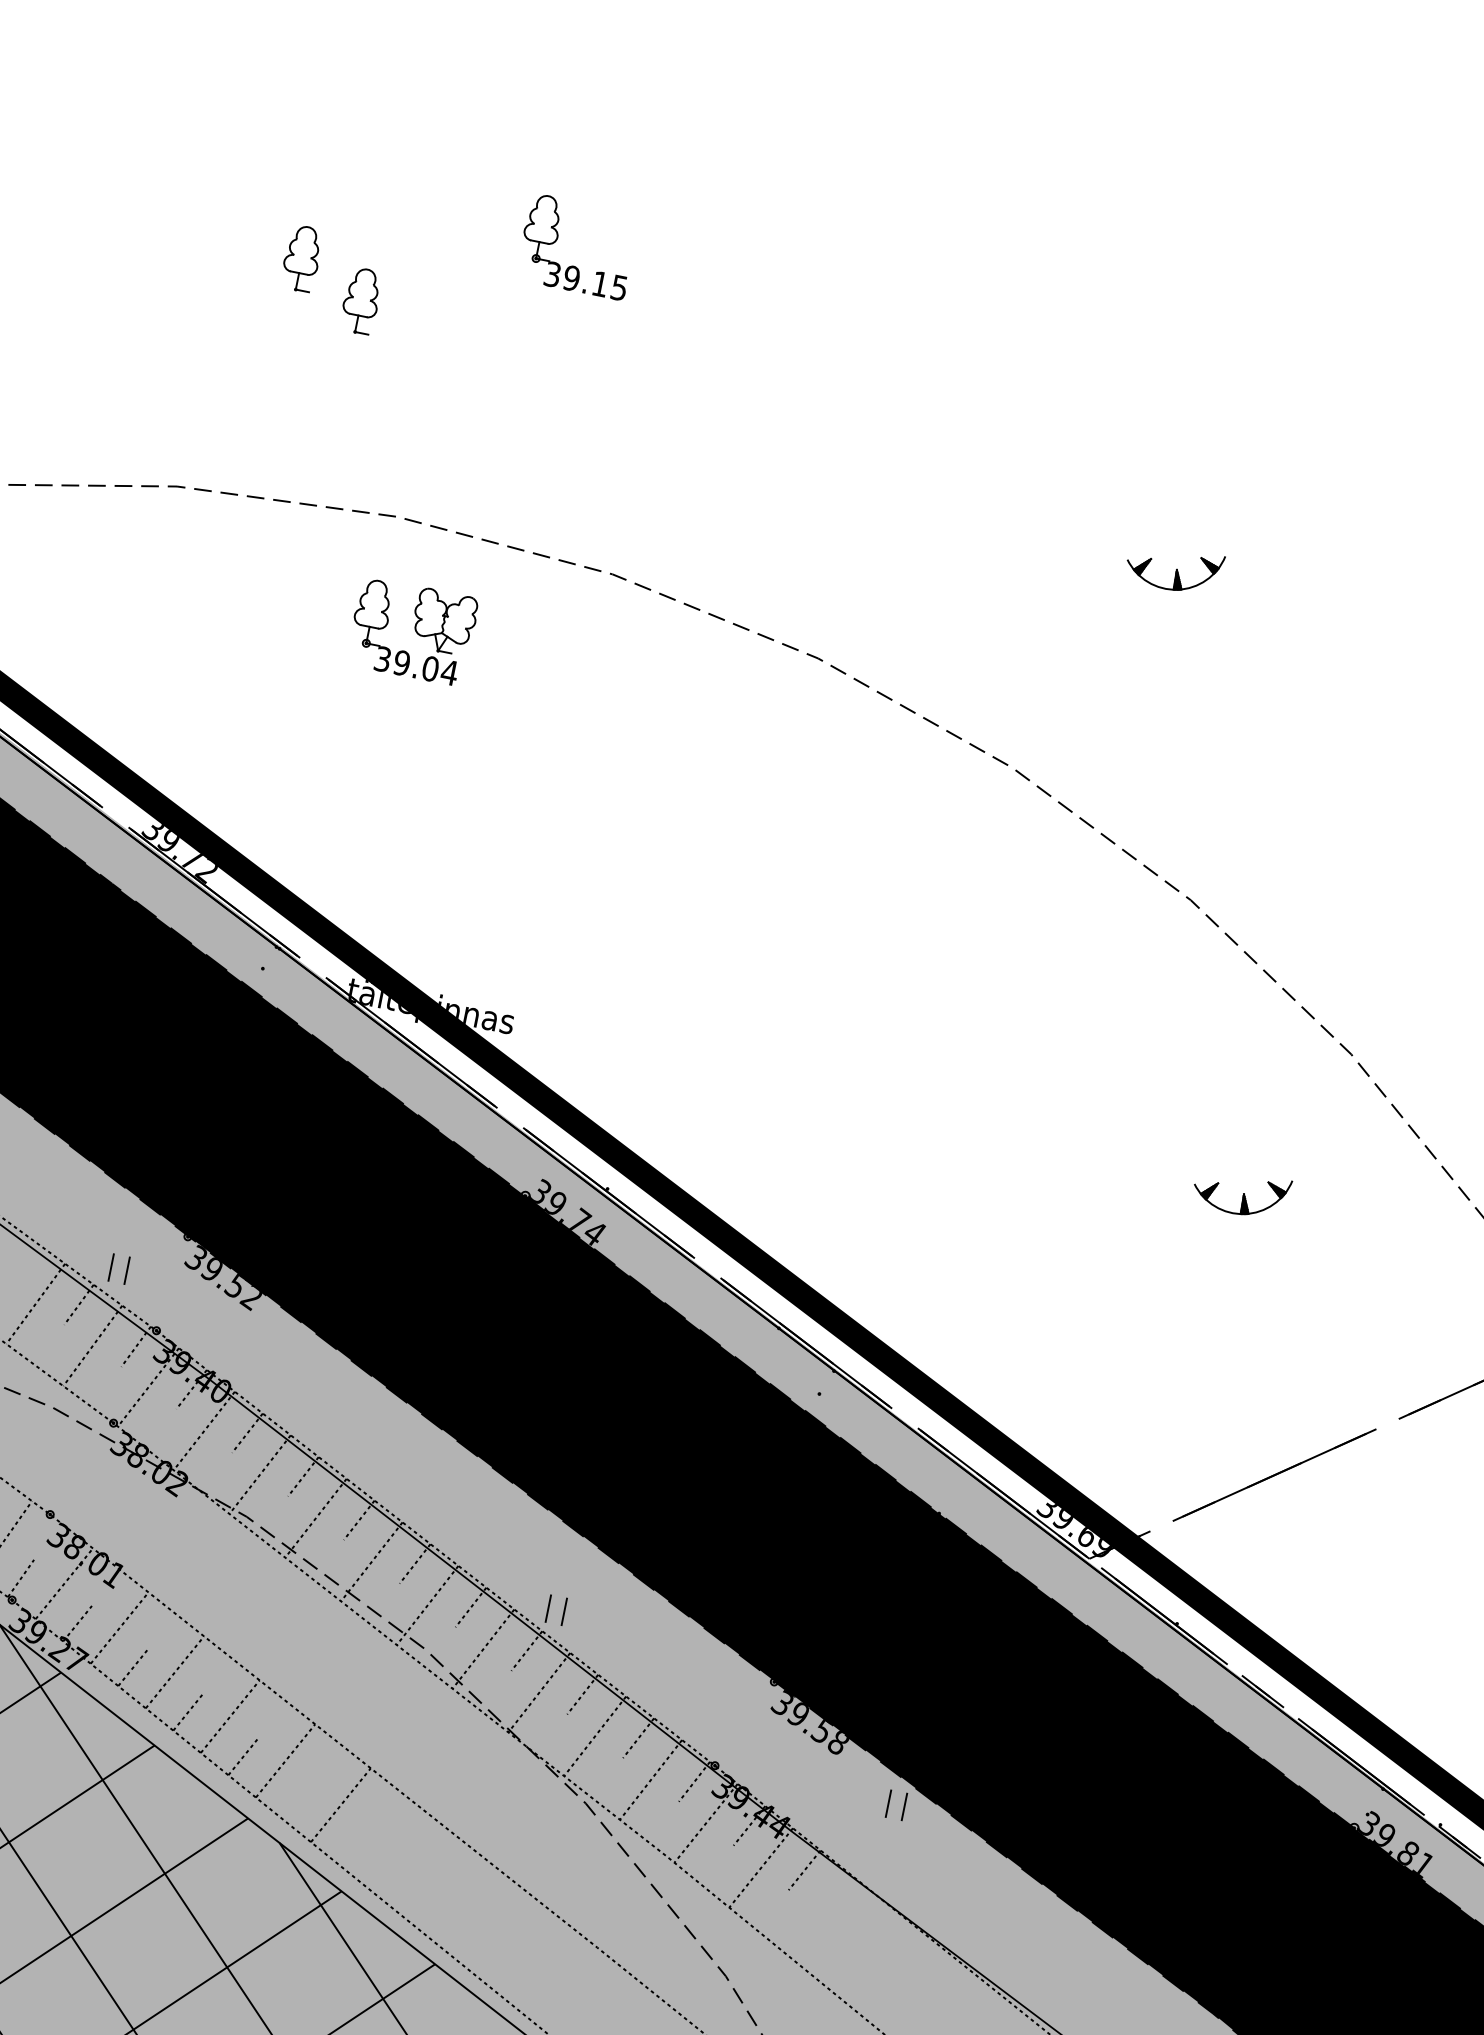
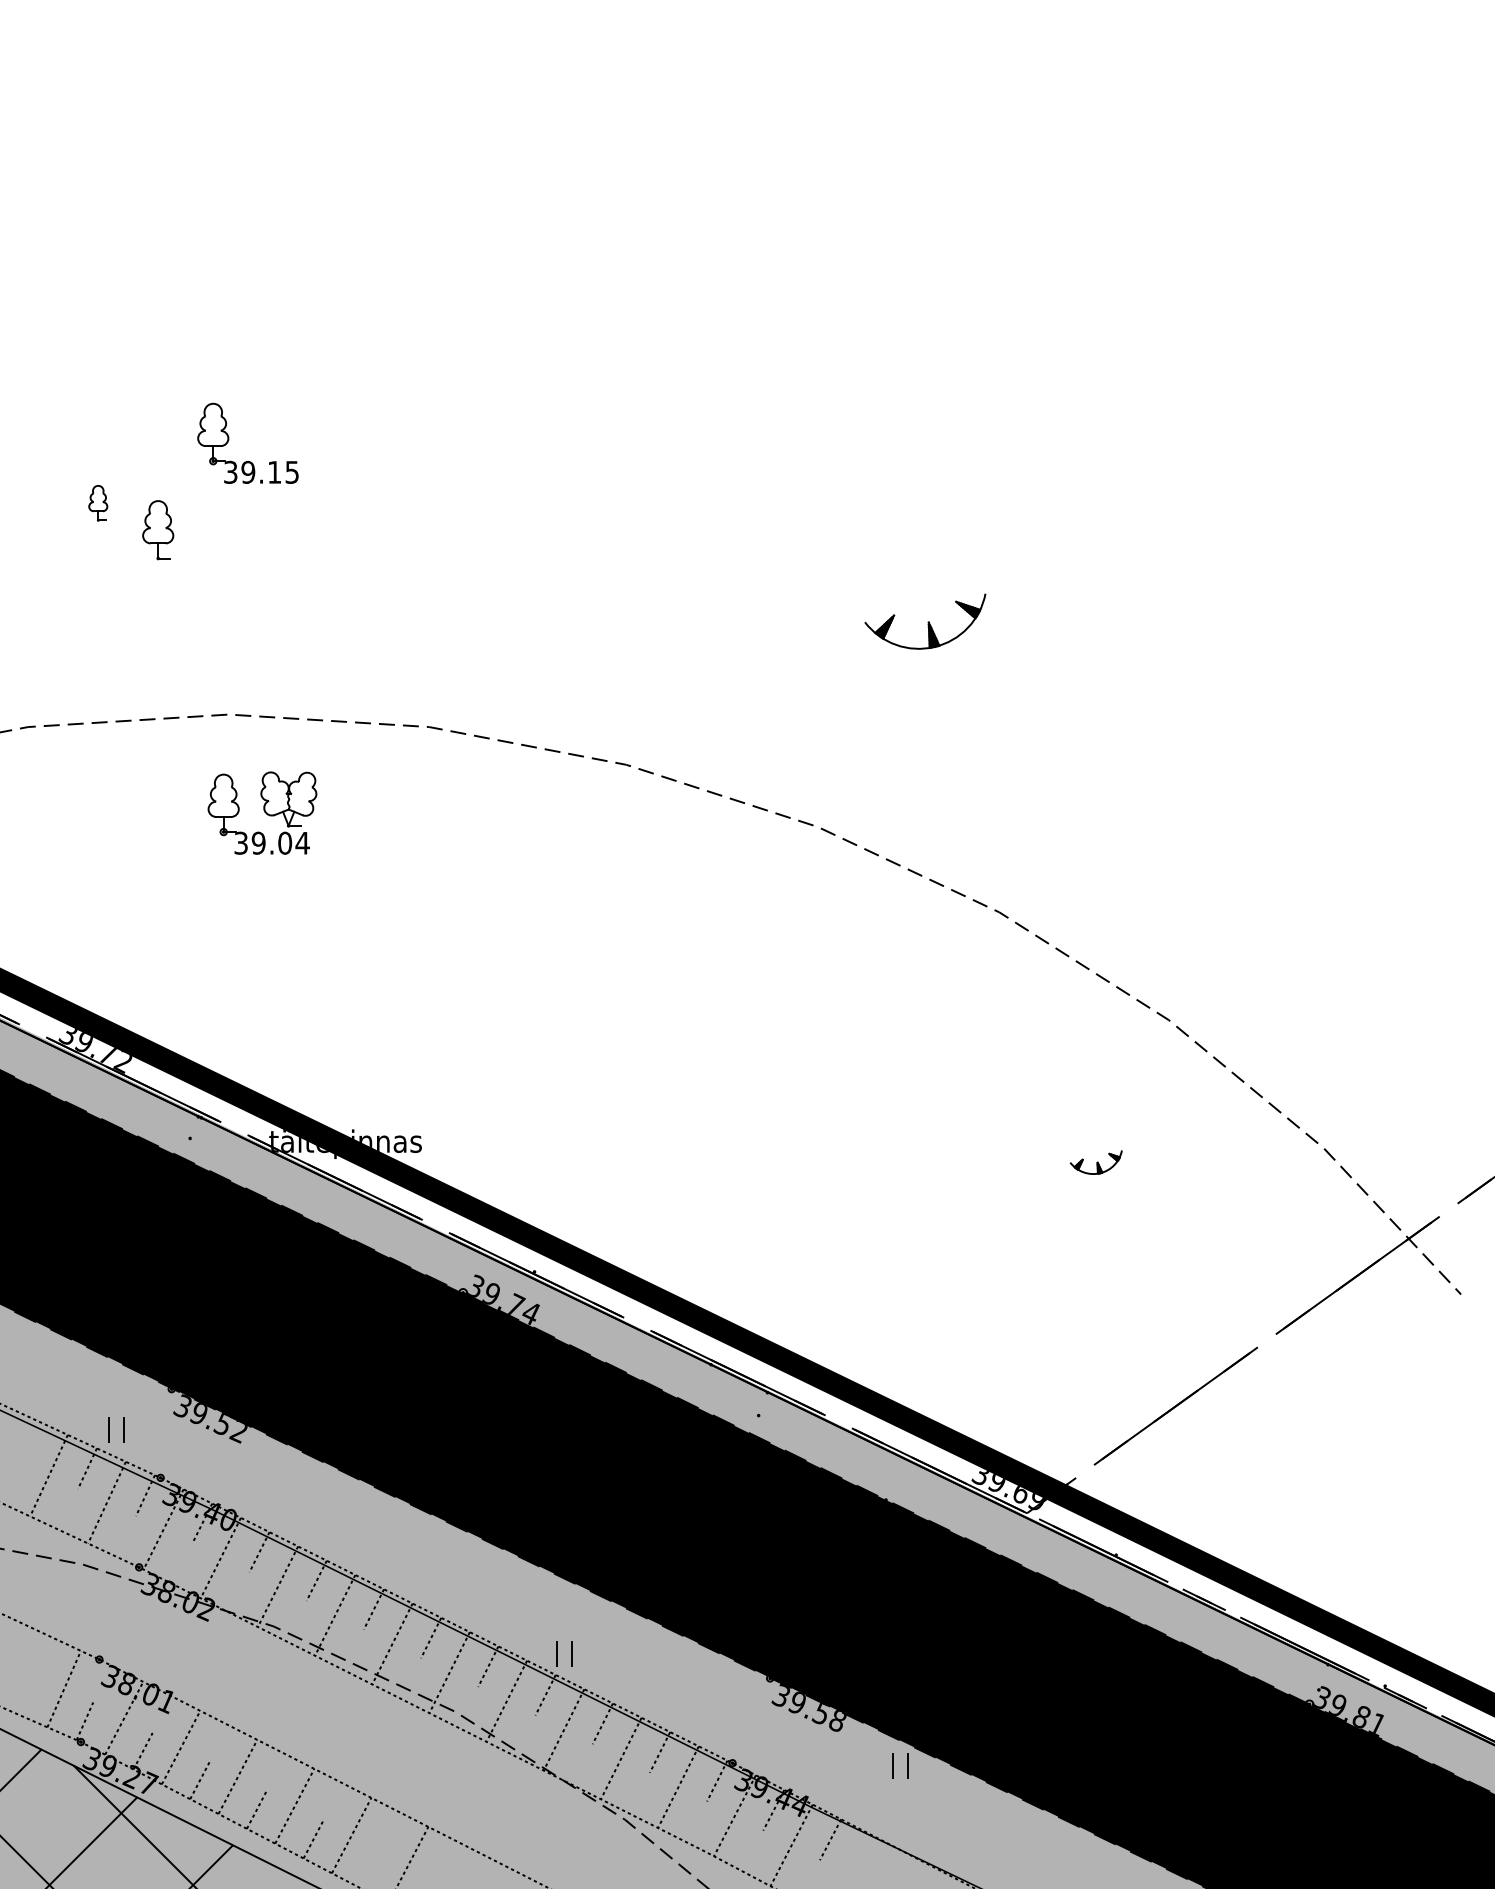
part: (302, 259) -> (98, 503), size x0.6
part: (573, 265) -> (247, 460), moved
part: (1174, 568) -> (925, 621), size x1.4
part: (1240, 1192) -> (1095, 1162), size x0.6

